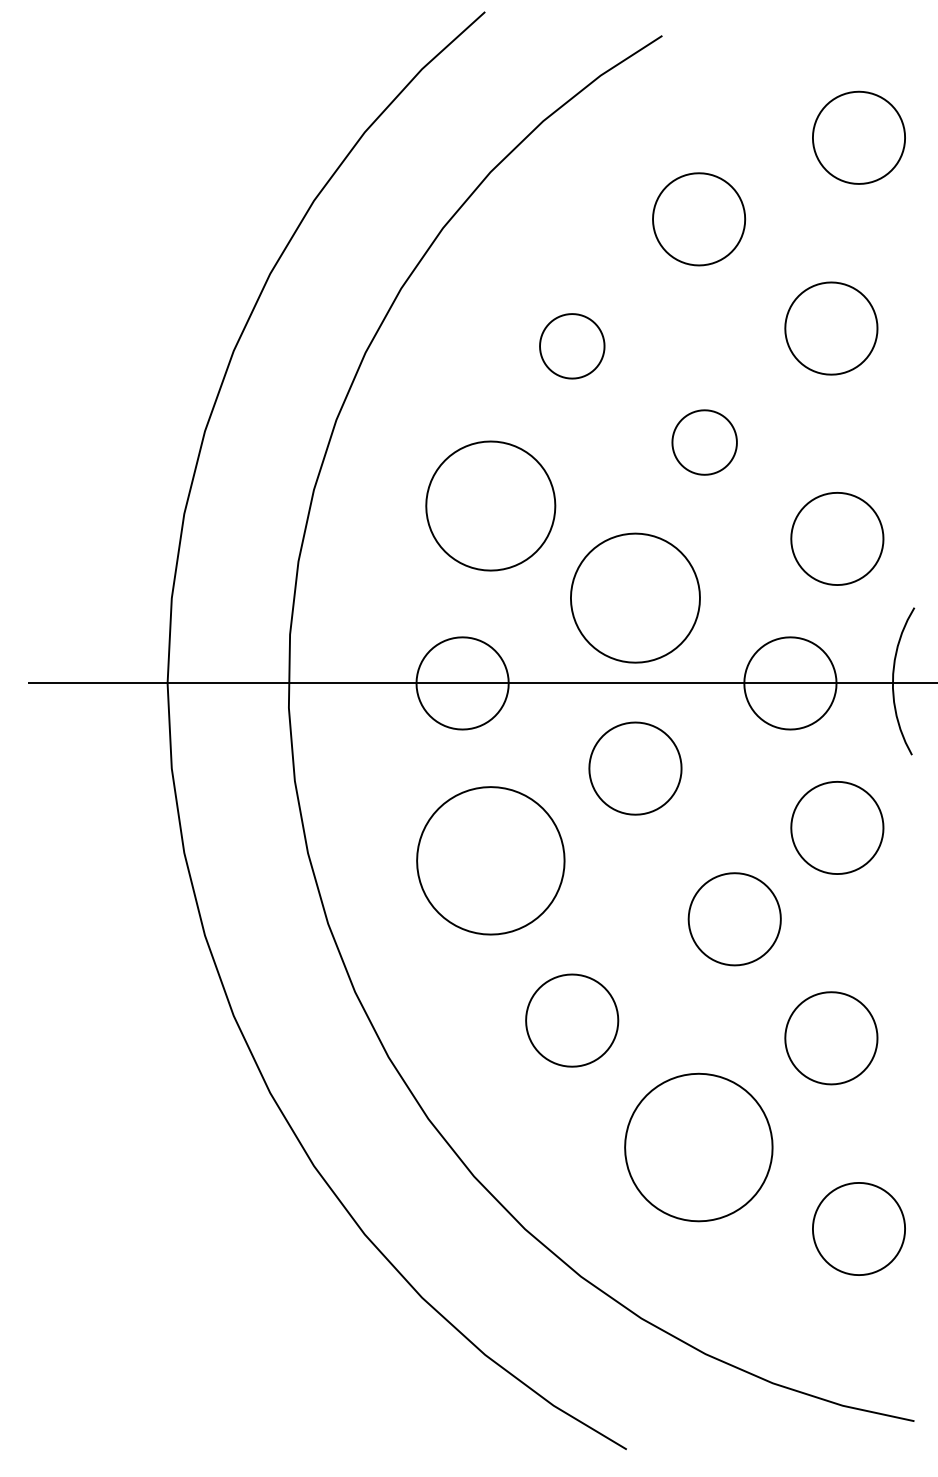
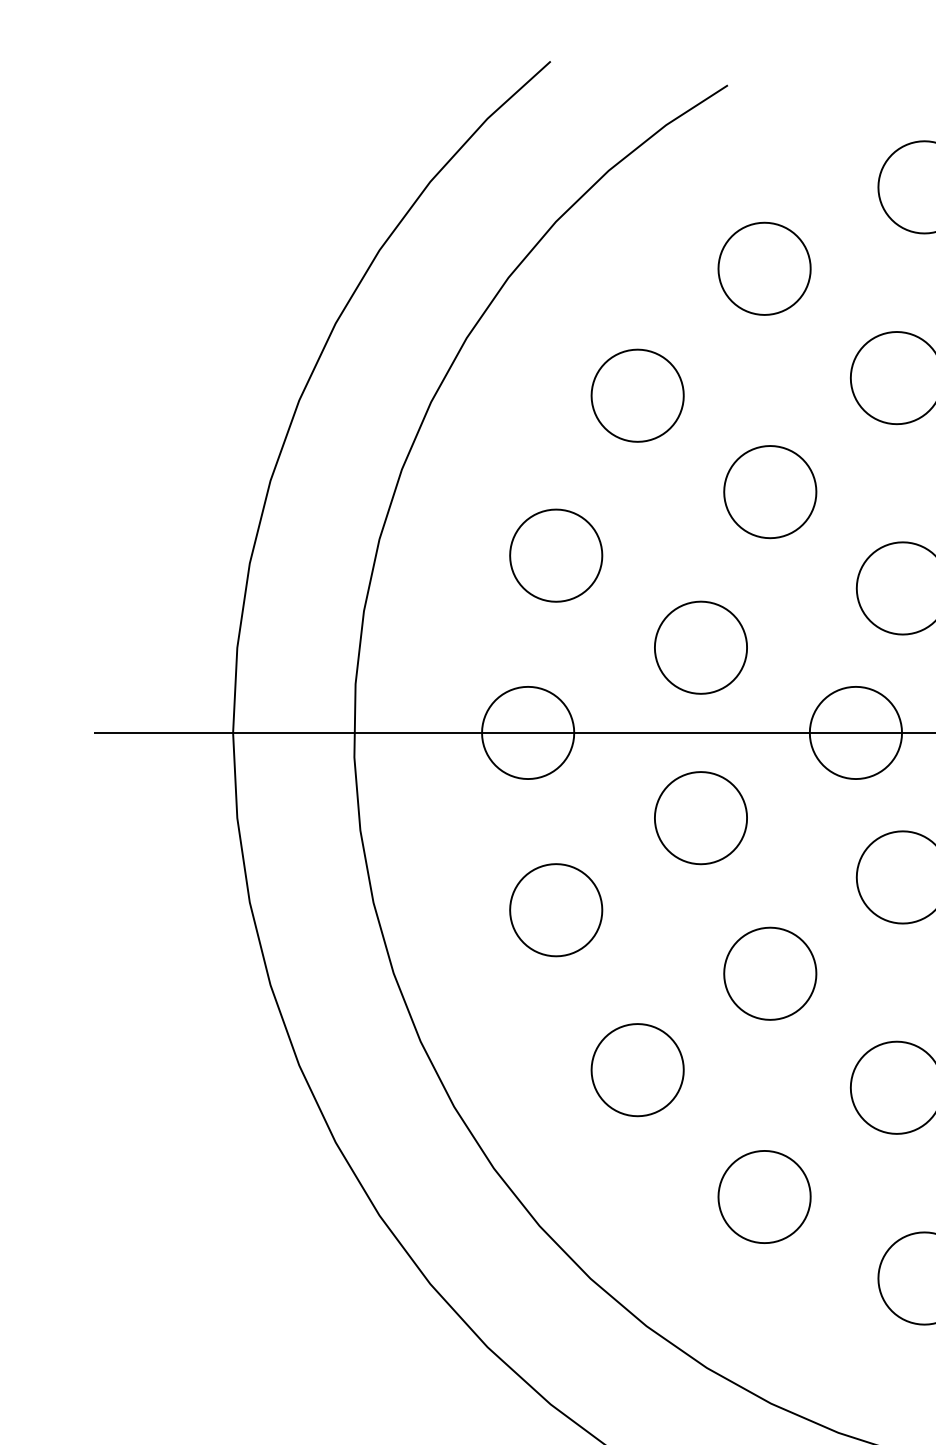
part: (572, 346) -> (638, 396), size x1.43
part: (704, 442) -> (770, 492), size x1.43
part: (490, 506) -> (556, 556), size x0.71
part: (635, 598) -> (701, 648), size x0.71
part: (490, 860) -> (556, 910), size x0.62
part: (734, 919) -> (770, 974), moved
part: (699, 1147) -> (765, 1197), size x0.62

